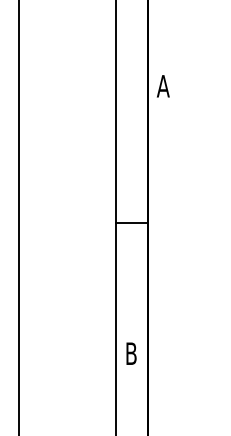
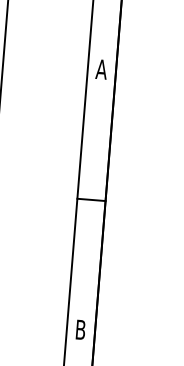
text: (163, 86) -> (101, 69), moved
text: (131, 353) -> (80, 329), moved

